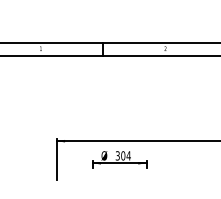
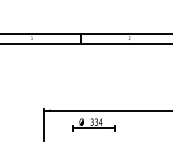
text: (123, 155) -> (96, 121), 304 -> 334

